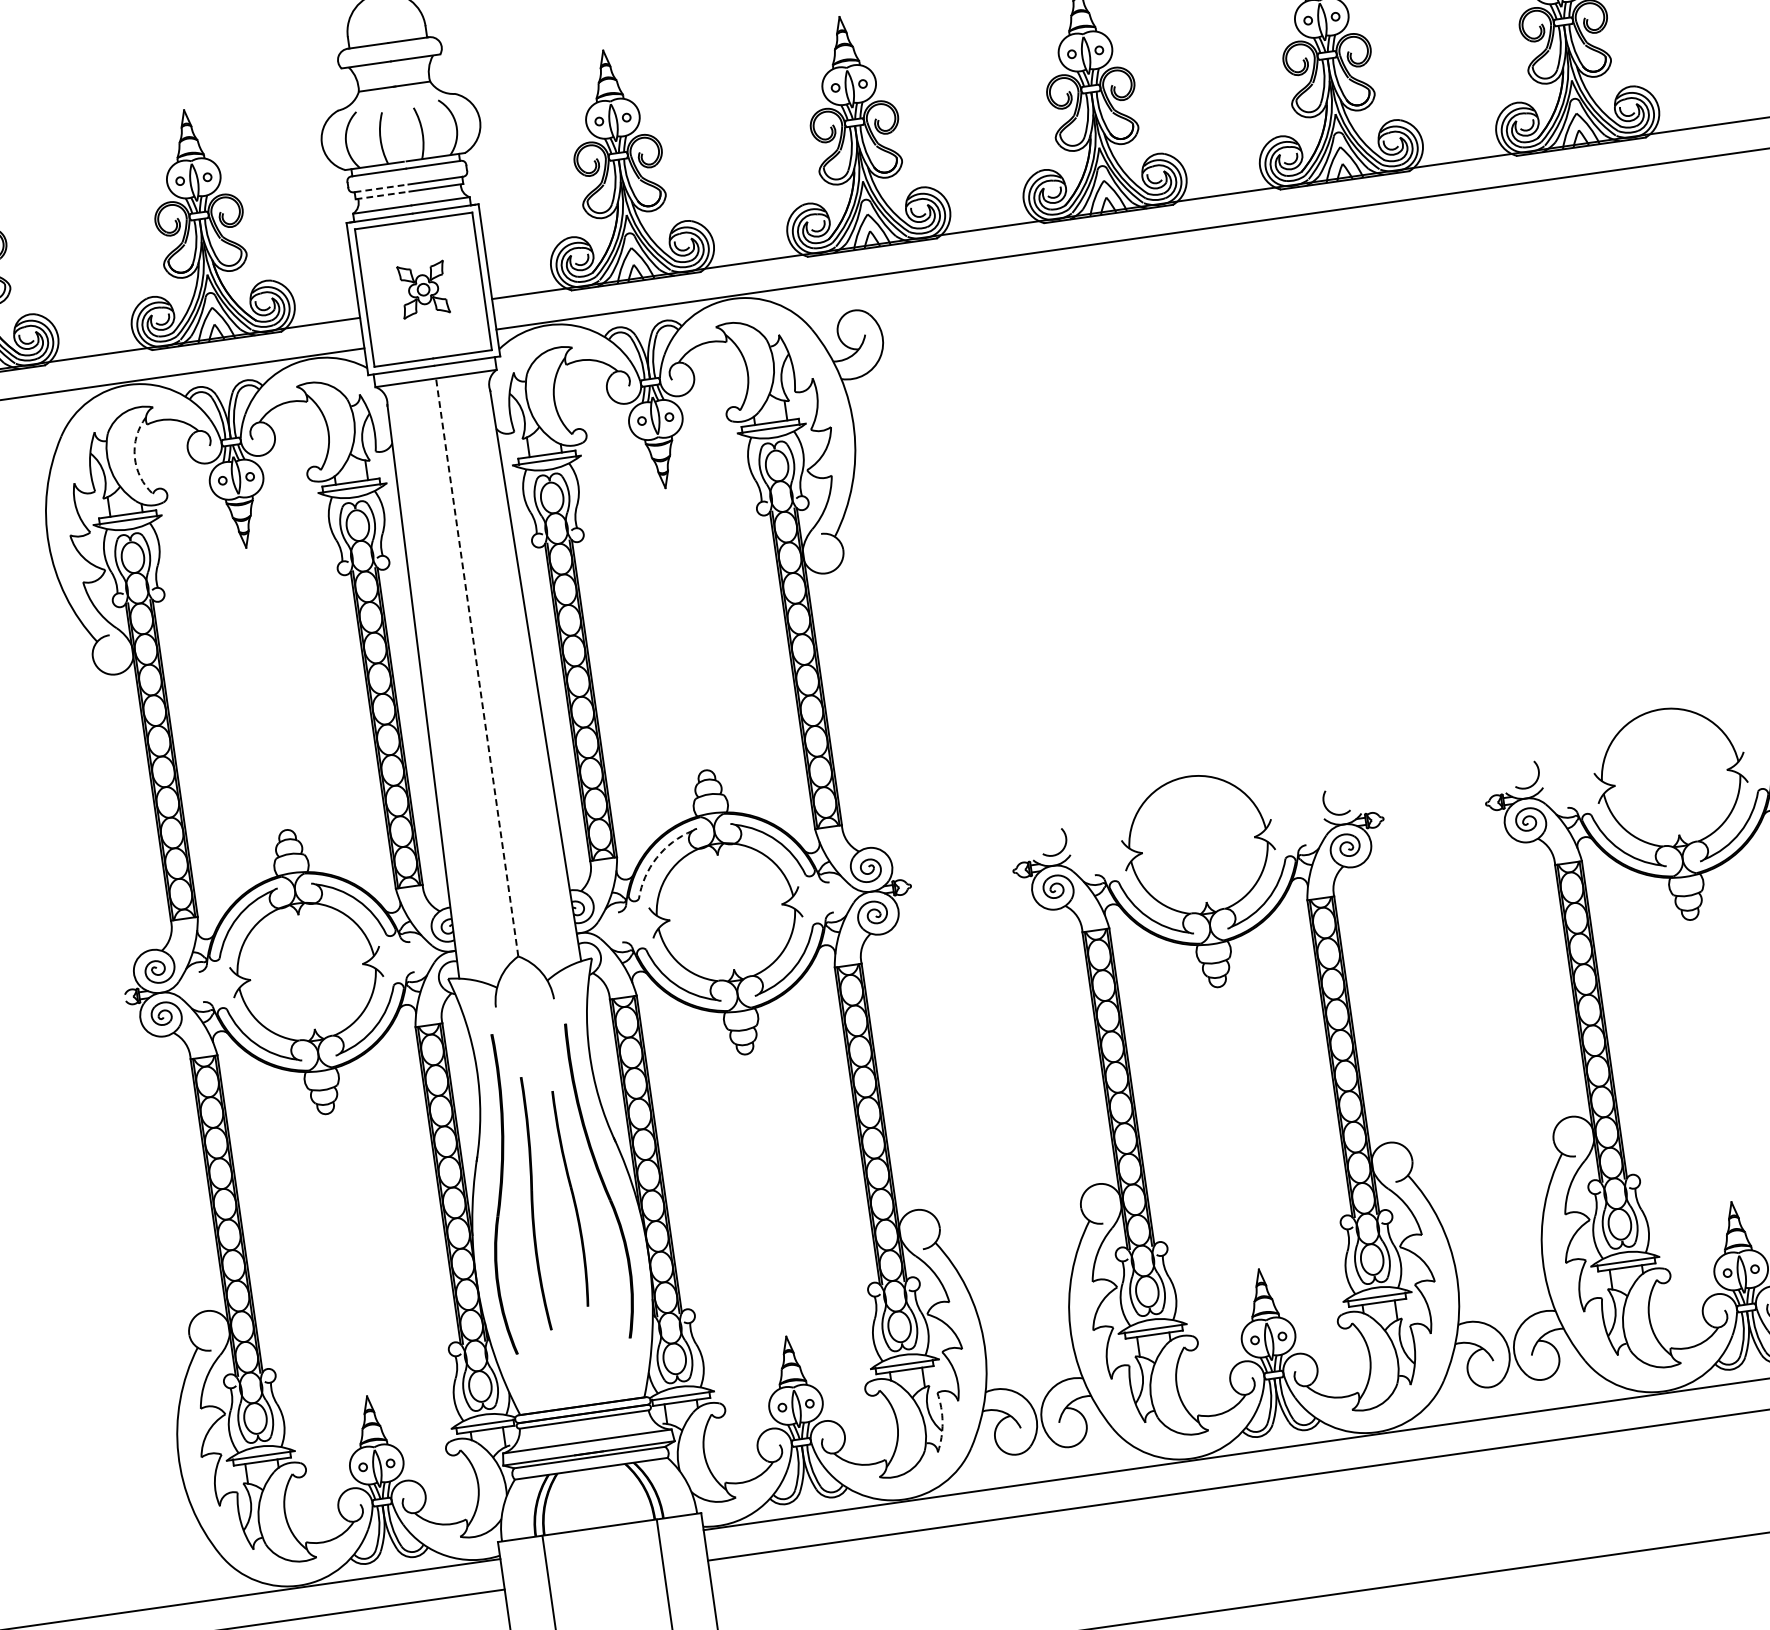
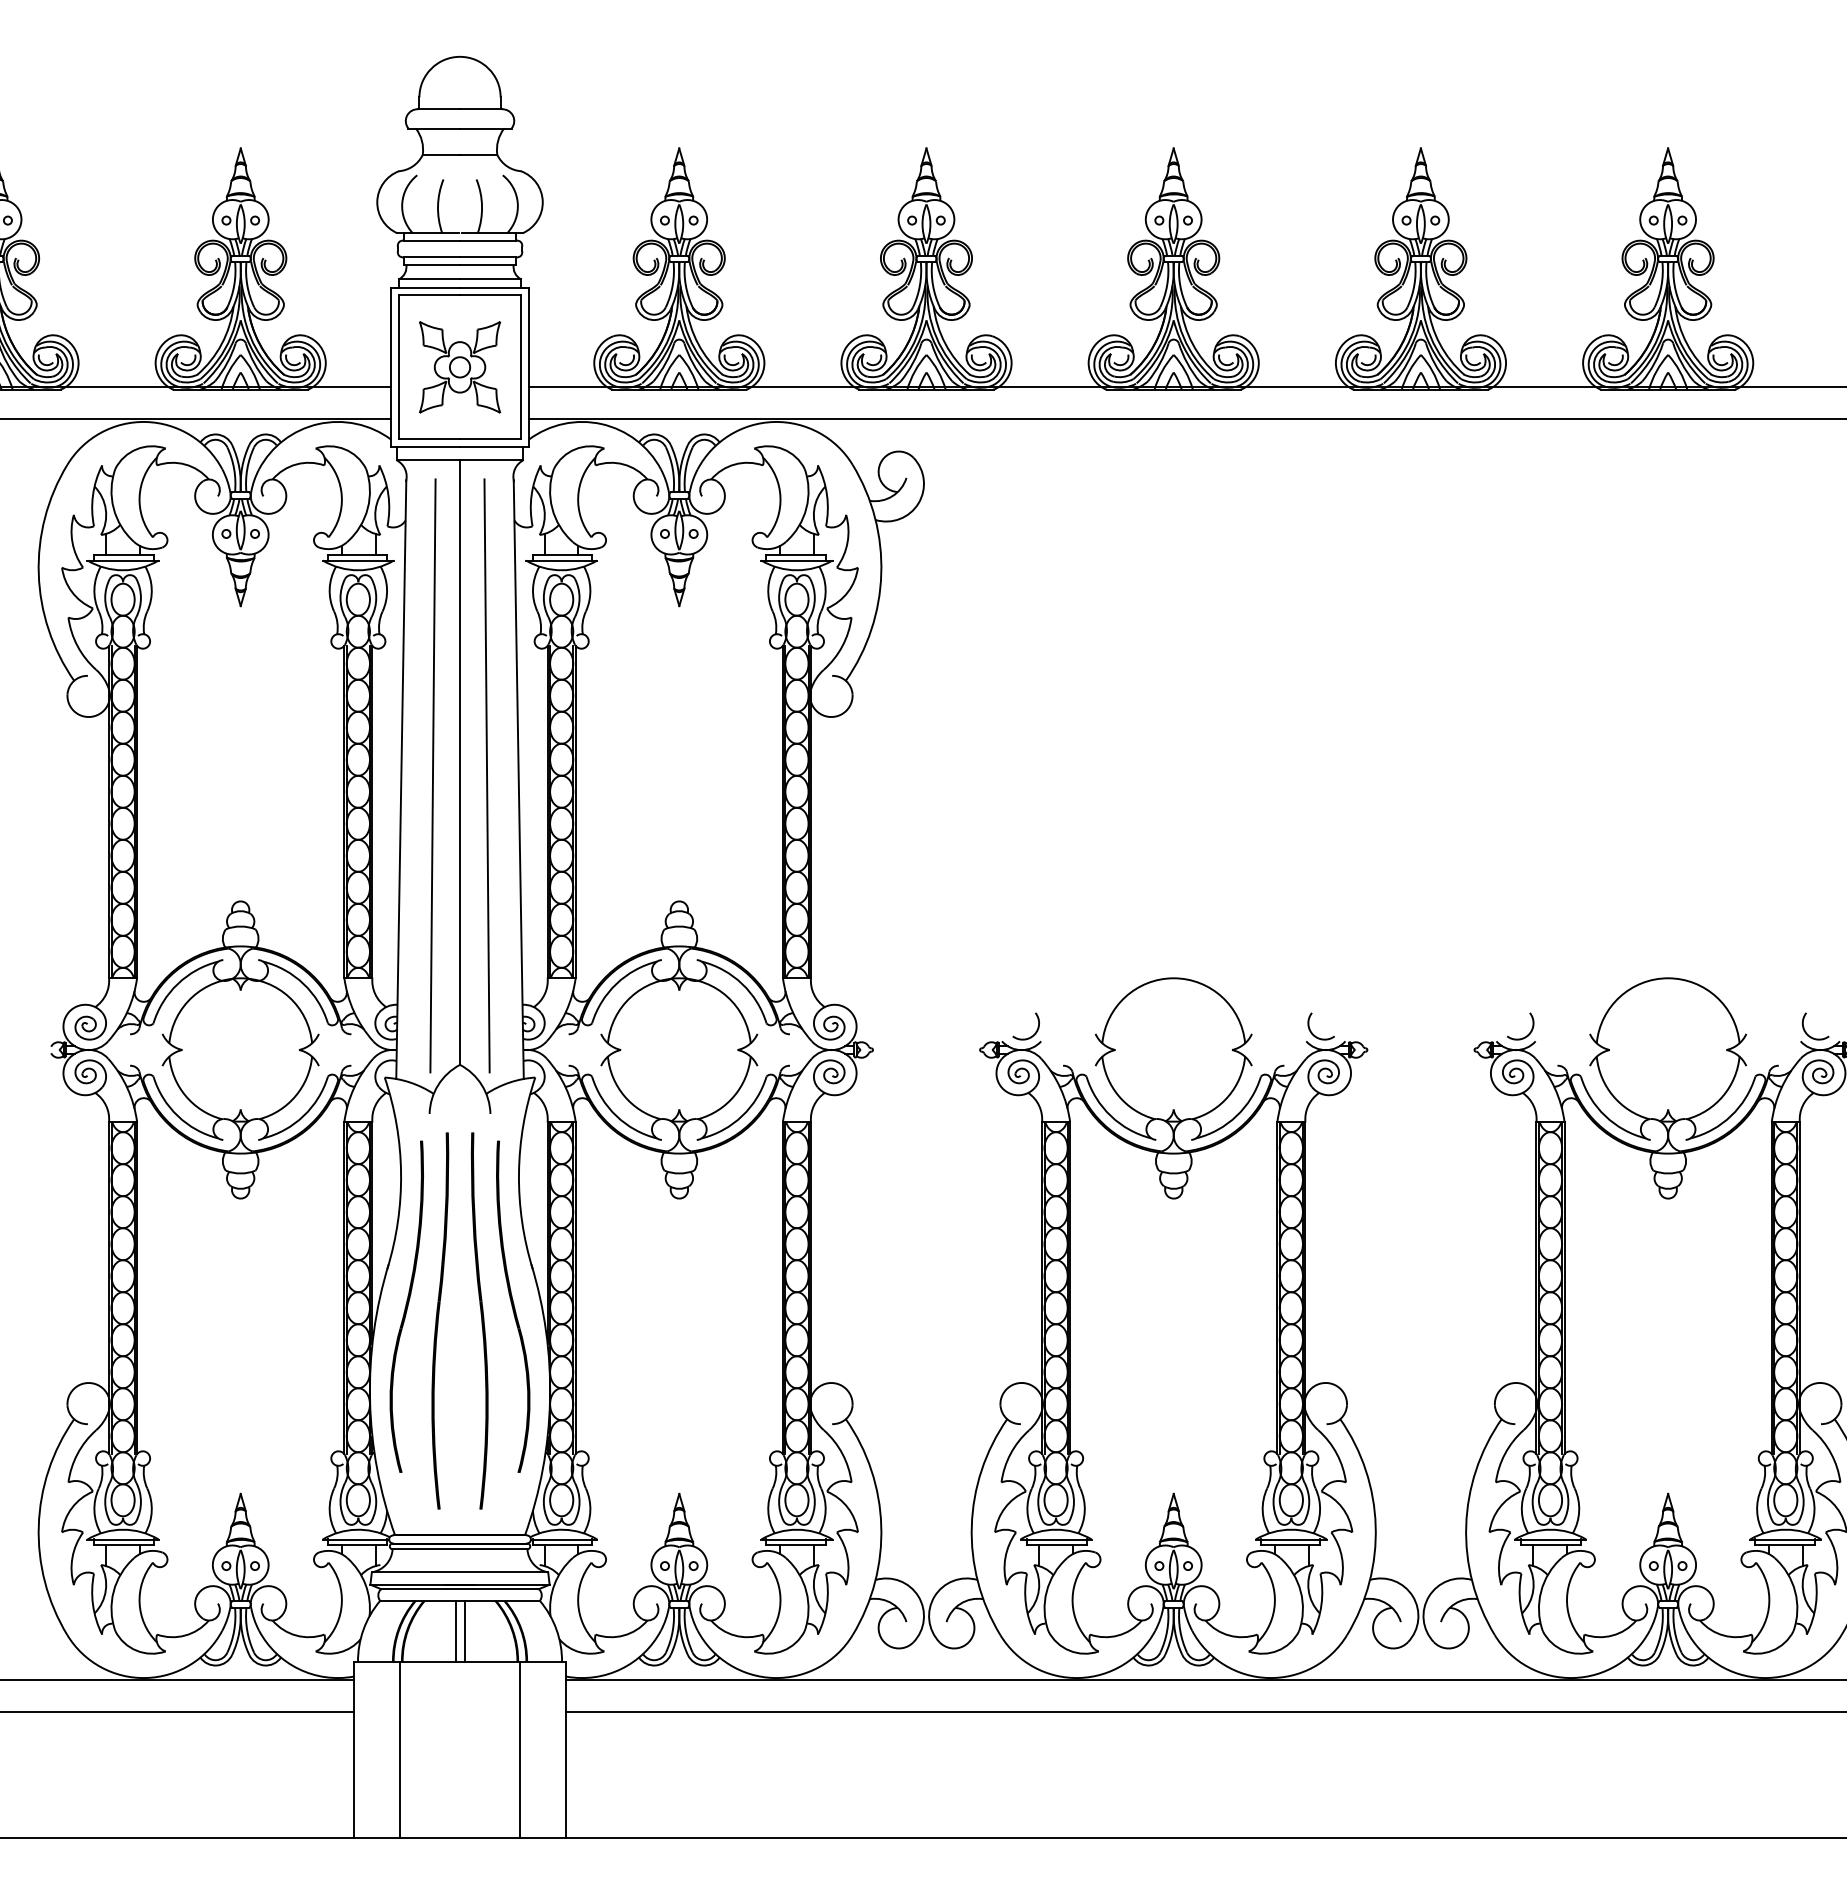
line: (382, 188) -> (432, 257), dashed -> solid
line: (383, 195) -> (432, 264), dashed -> solid
part: (423, 289) -> (460, 367), size x1.67
arc: (134, 456) -> (139, 496), dashed -> solid
line: (477, 667) -> (460, 762), dashed -> solid
line: (504, 676) -> (486, 775), added
line: (452, 683) -> (432, 775), added
arc: (656, 858) -> (616, 984), dashed -> solid
part: (571, 1198) -> (479, 1320), size x1.67
part: (534, 1203) -> (440, 1320), size x1.43
arc: (942, 1422) -> (827, 1604), dashed -> solid
line: (599, 1497) -> (464, 1631), added
line: (591, 1498) -> (455, 1631), added

